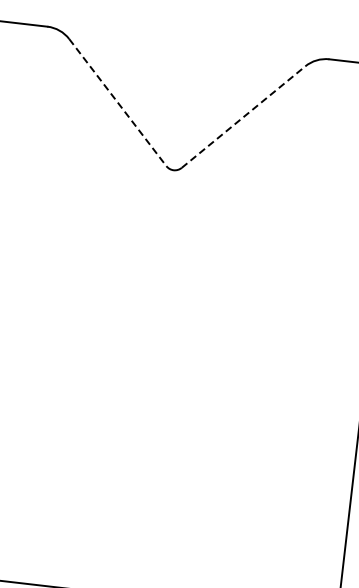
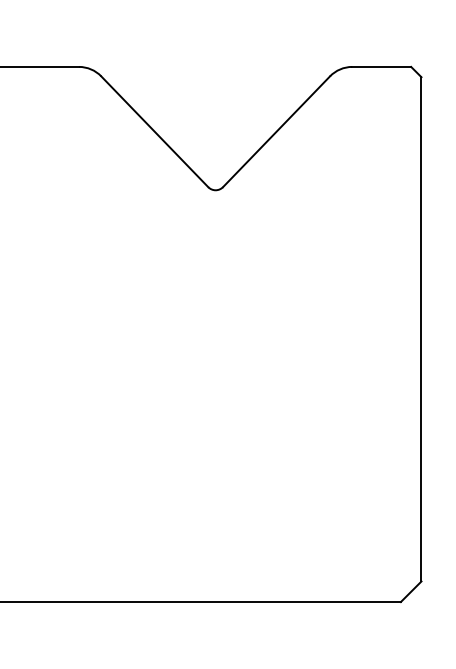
line: (118, 103) -> (155, 132), dashed -> solid
line: (243, 116) -> (276, 131), dashed -> solid

